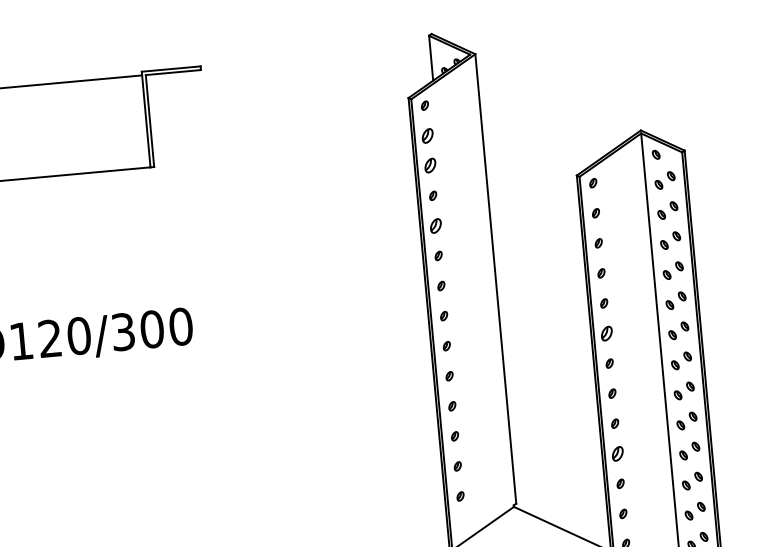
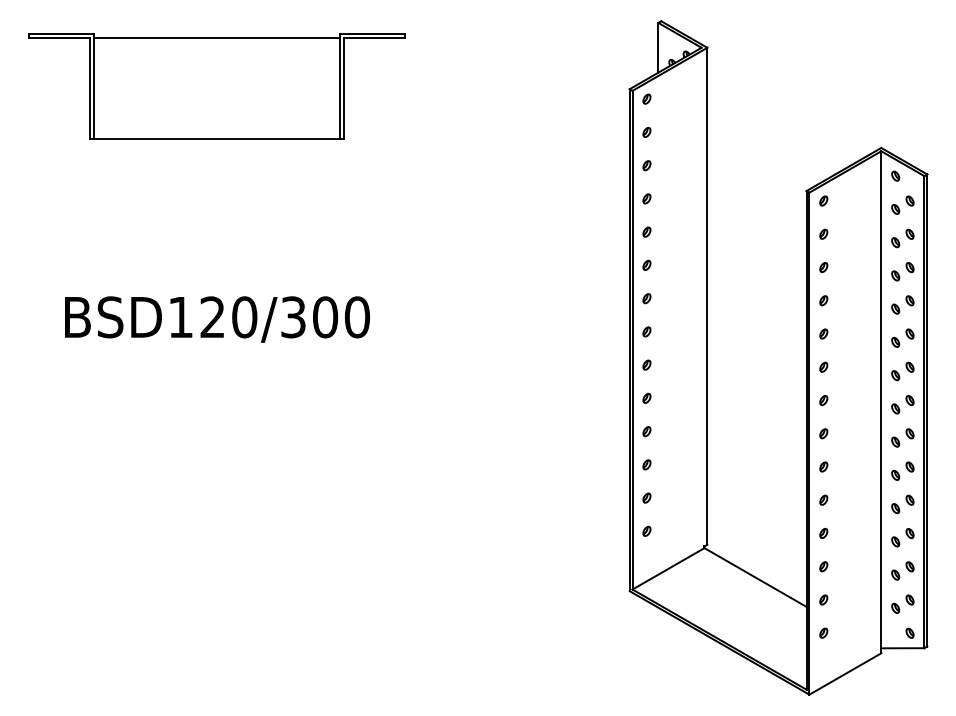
part: (427, 134) -> (646, 131), size x0.62
part: (430, 165) -> (646, 165), size x0.62
part: (435, 225) -> (646, 231), size x0.62
part: (606, 332) -> (823, 366), size x0.62
part: (617, 453) -> (823, 499), size x0.62

